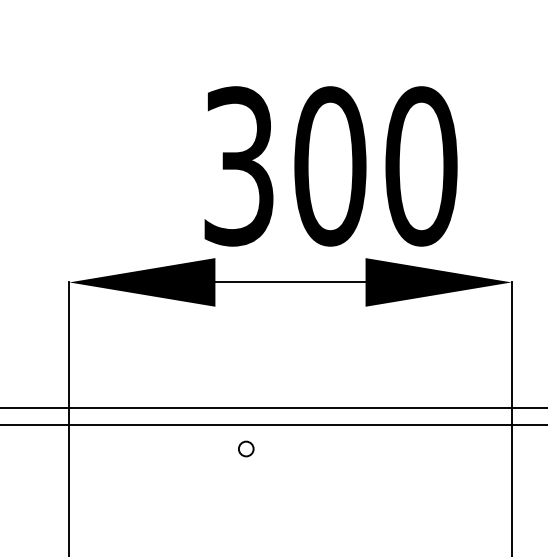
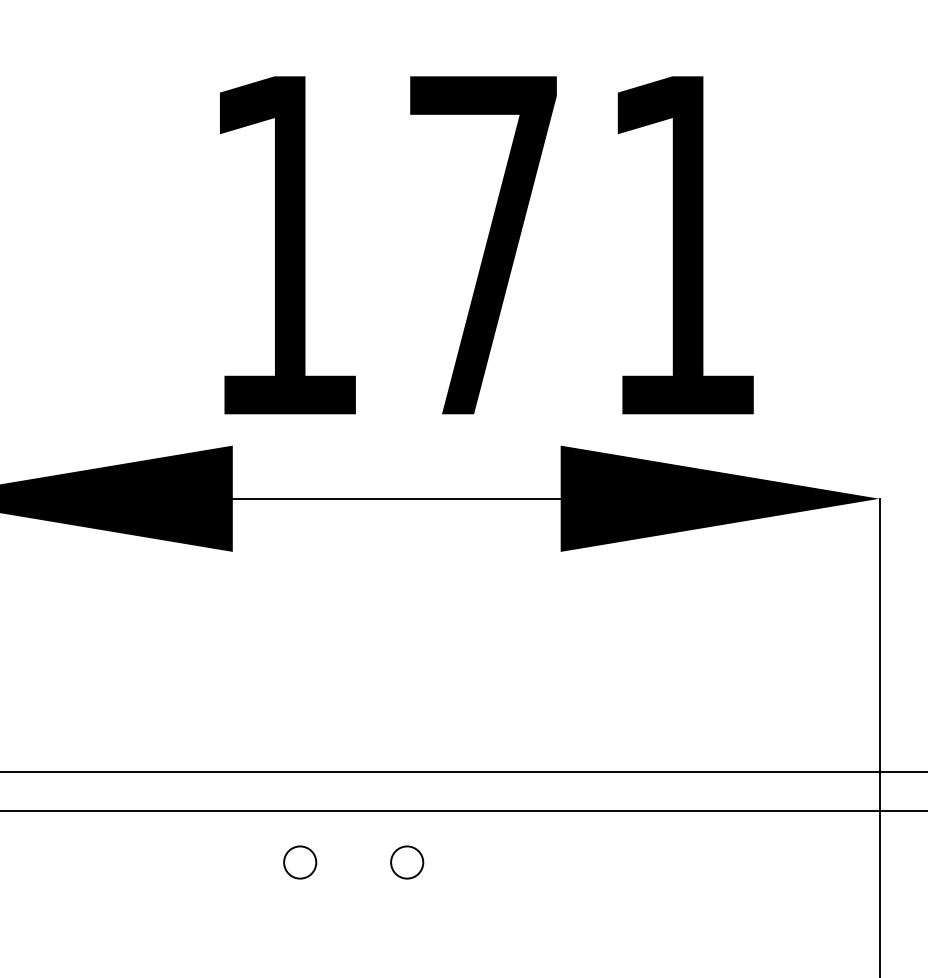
text: (330, 166) -> (484, 245), 300 -> 171
circle: (295, 448) -> (407, 861), added

